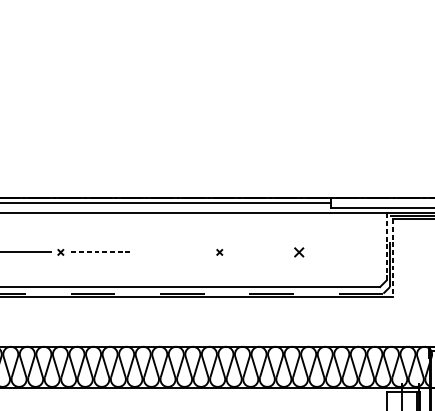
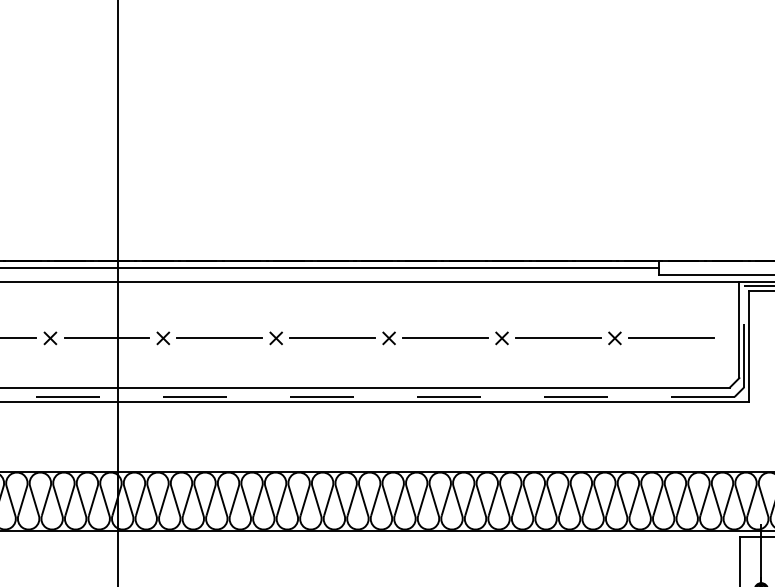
line: (386, 246) -> (739, 329), dashed -> solid
part: (60, 252) -> (275, 338), size x1.67
line: (100, 252) -> (332, 338), dashed -> solid
part: (139, 252) -> (388, 338), added
line: (179, 252) -> (445, 338), added
part: (219, 252) -> (501, 338), size x1.67
line: (259, 252) -> (558, 338), added
line: (339, 252) -> (671, 338), added
line: (393, 258) -> (748, 346), dashed -> solid

